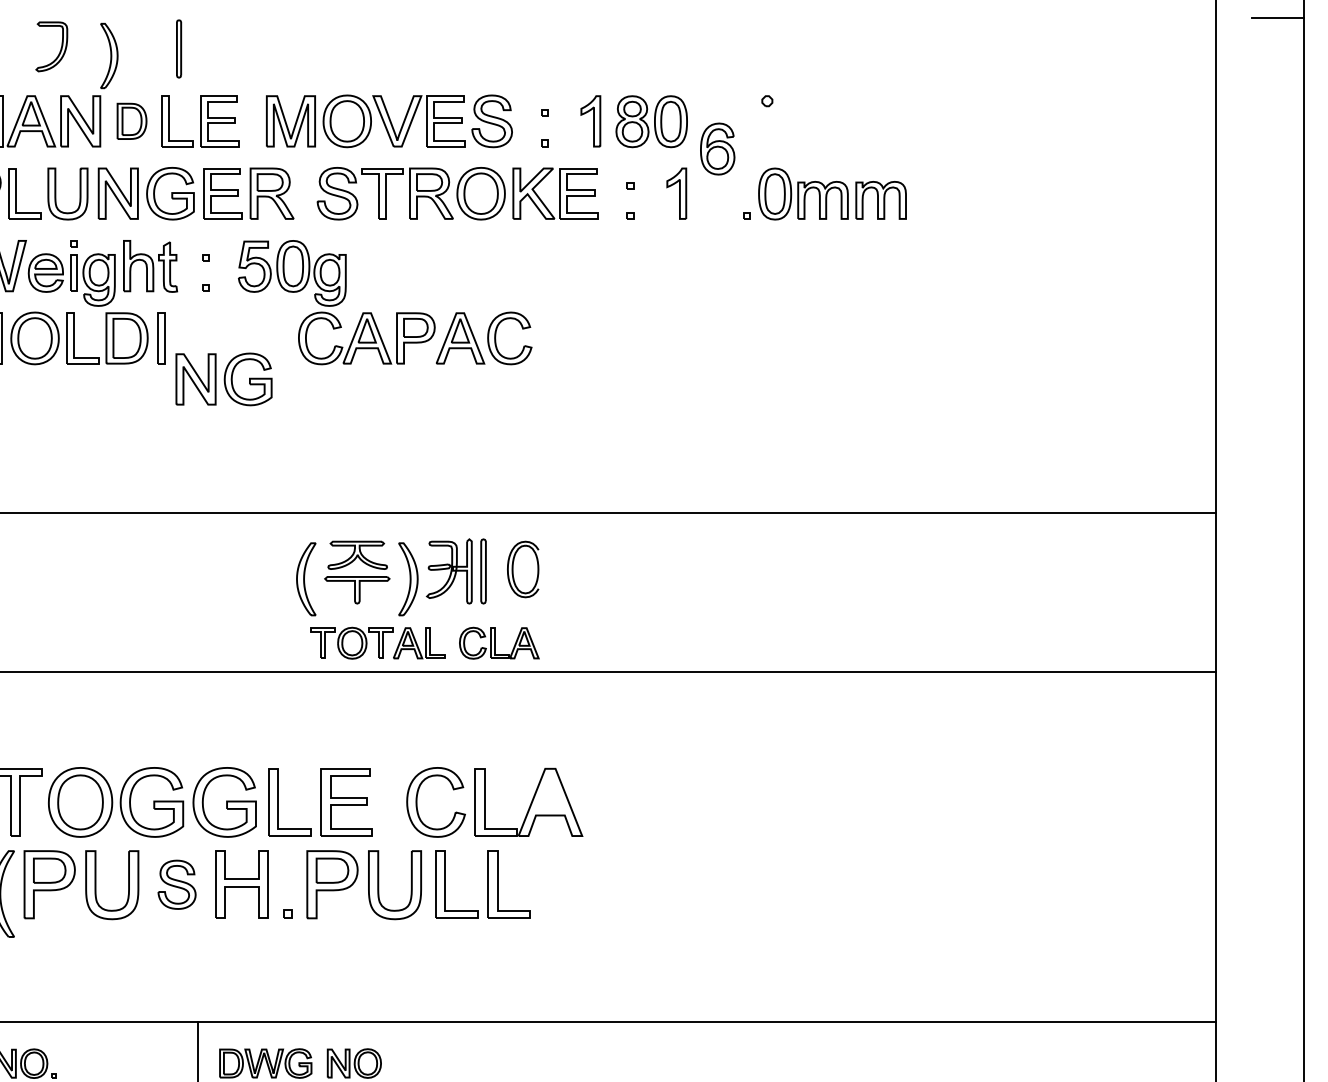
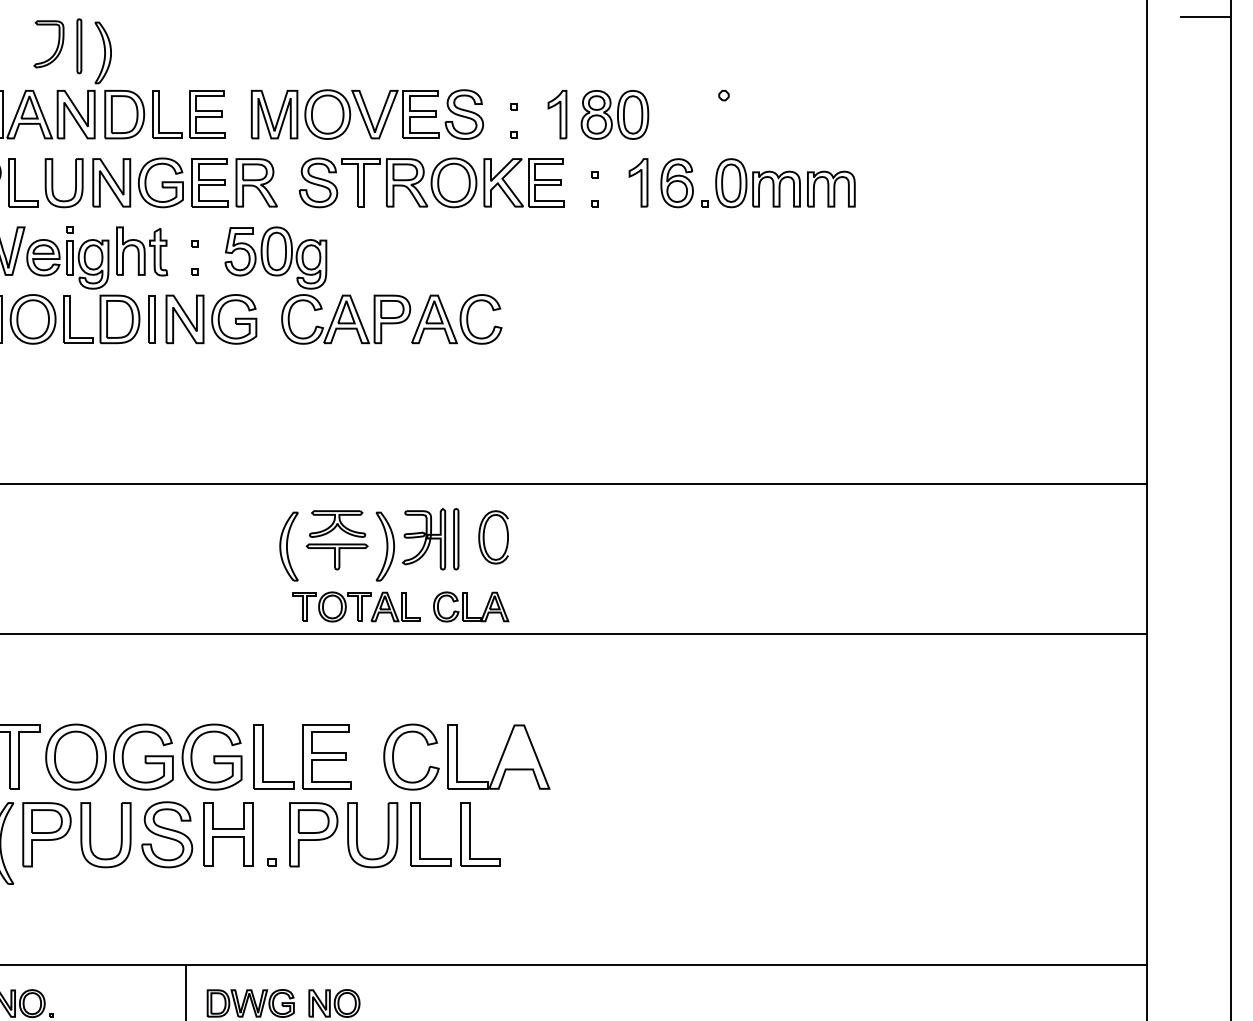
part: (179, 48) -> (79, 45), moved
part: (131, 121) -> (124, 114), size x1.43
part: (717, 148) -> (676, 182), moved
part: (223, 379) -> (210, 319), moved
part: (176, 884) -> (166, 834), size x1.43

